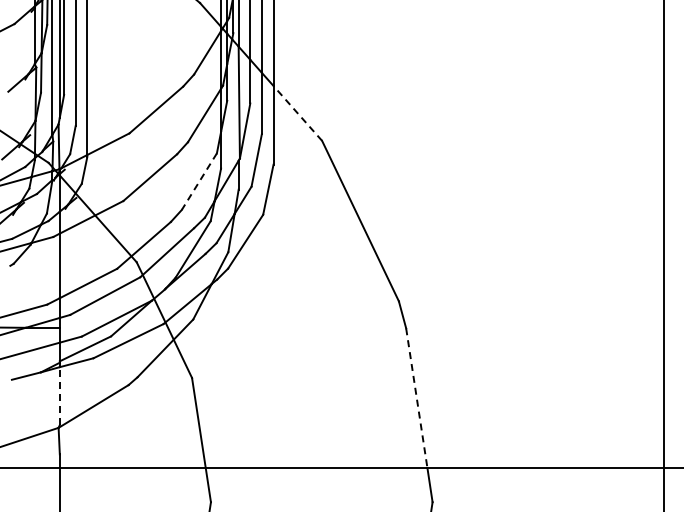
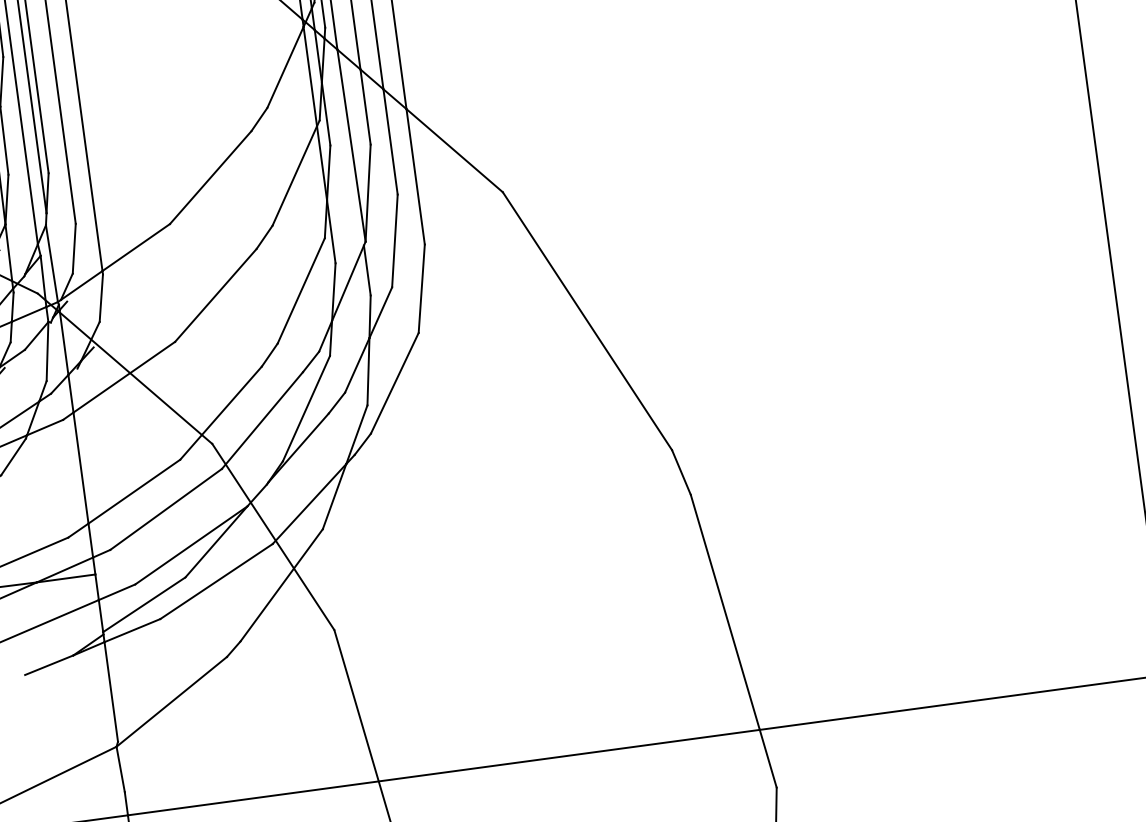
line: (297, 113) -> (454, 150), dashed -> solid
line: (199, 182) -> (301, 292), dashed -> solid
line: (59, 396) -> (110, 692), dashed -> solid
line: (416, 398) -> (724, 613), dashed -> solid

